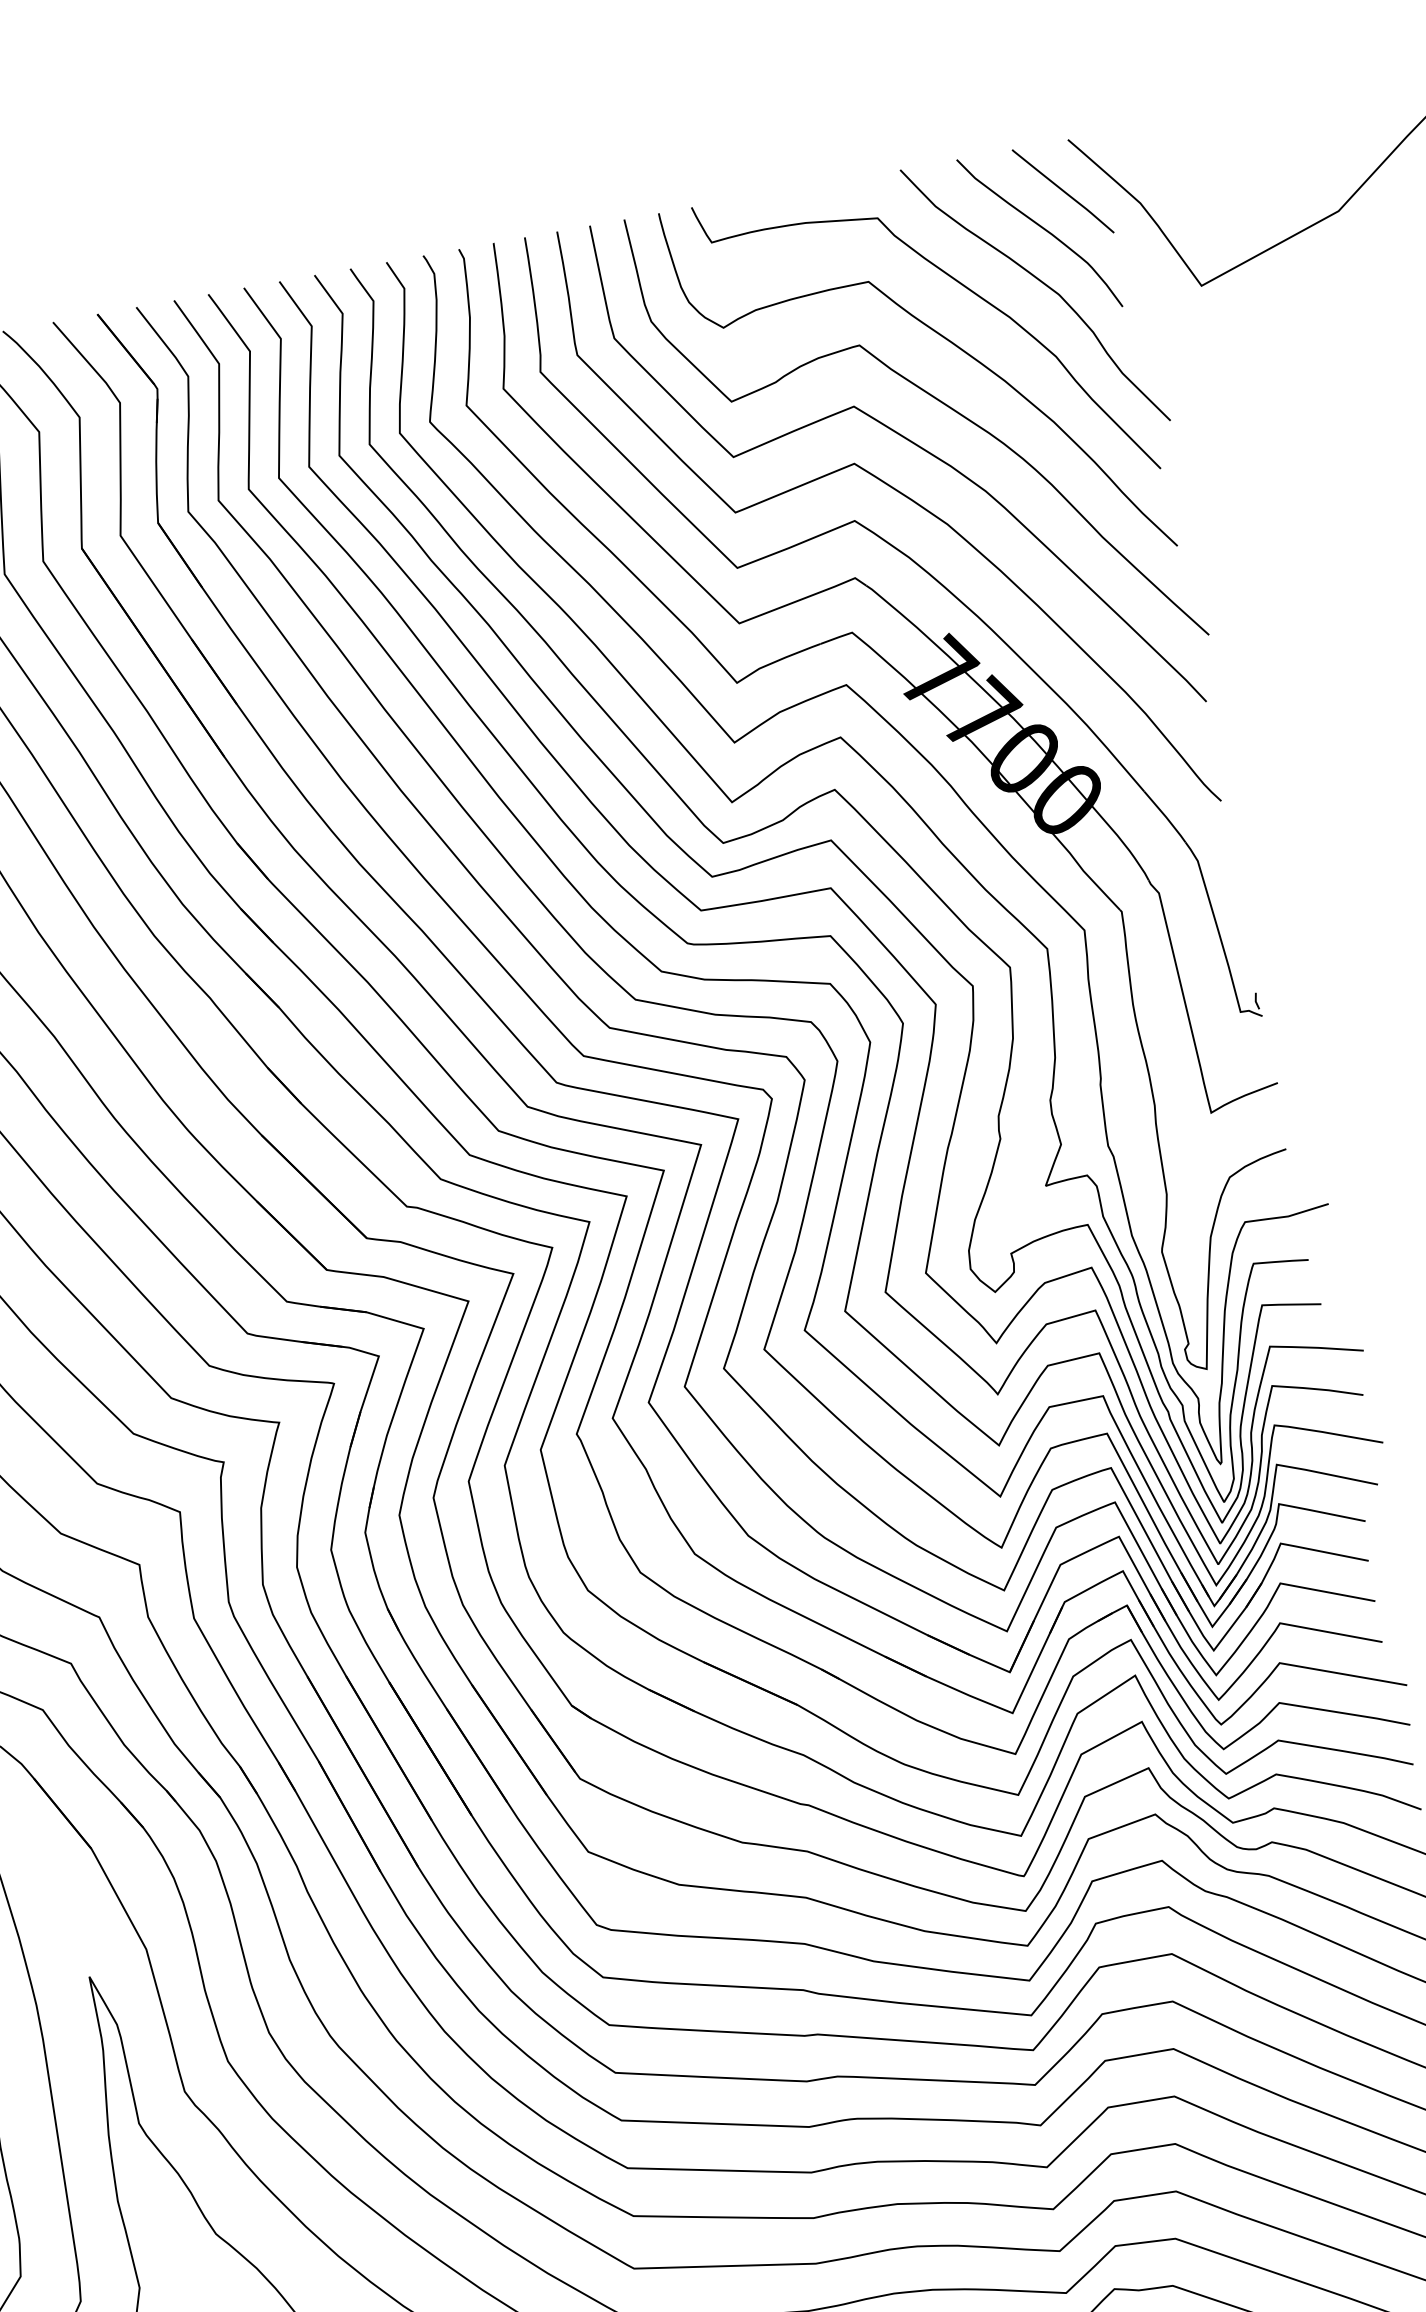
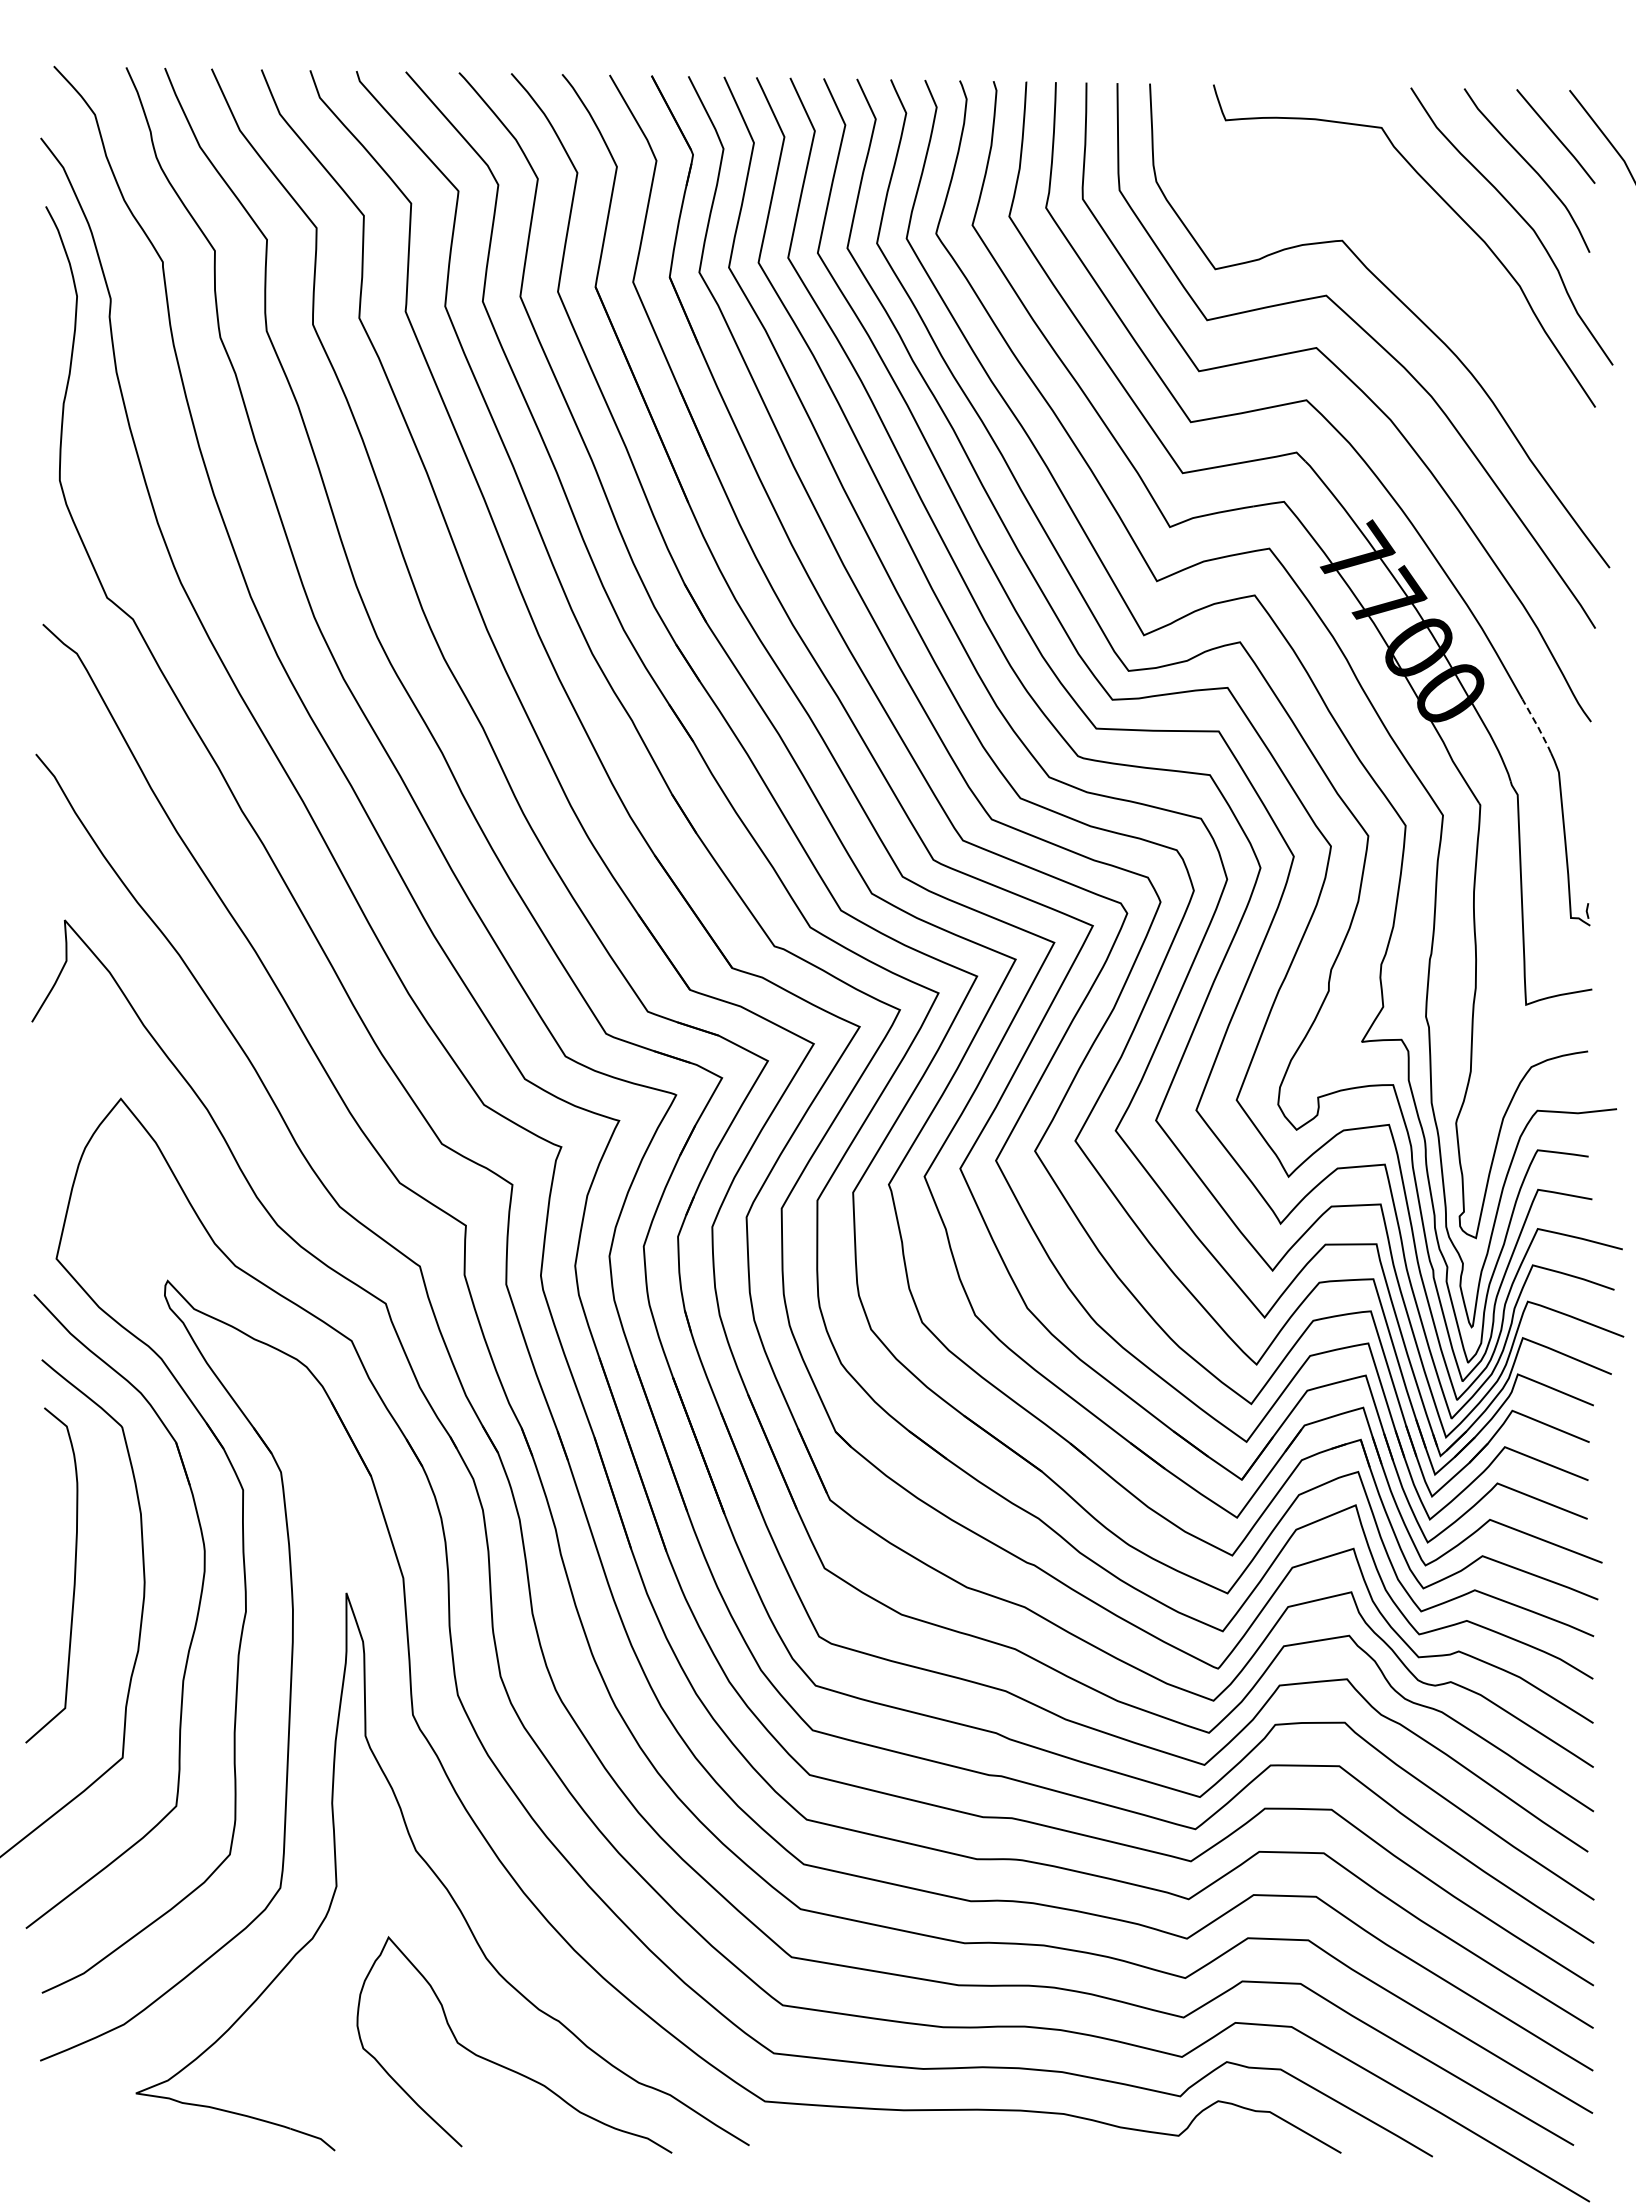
curve: (945, 339) -> (1421, 250), removed
line: (1165, 817) -> (1537, 726), solid -> dashed

